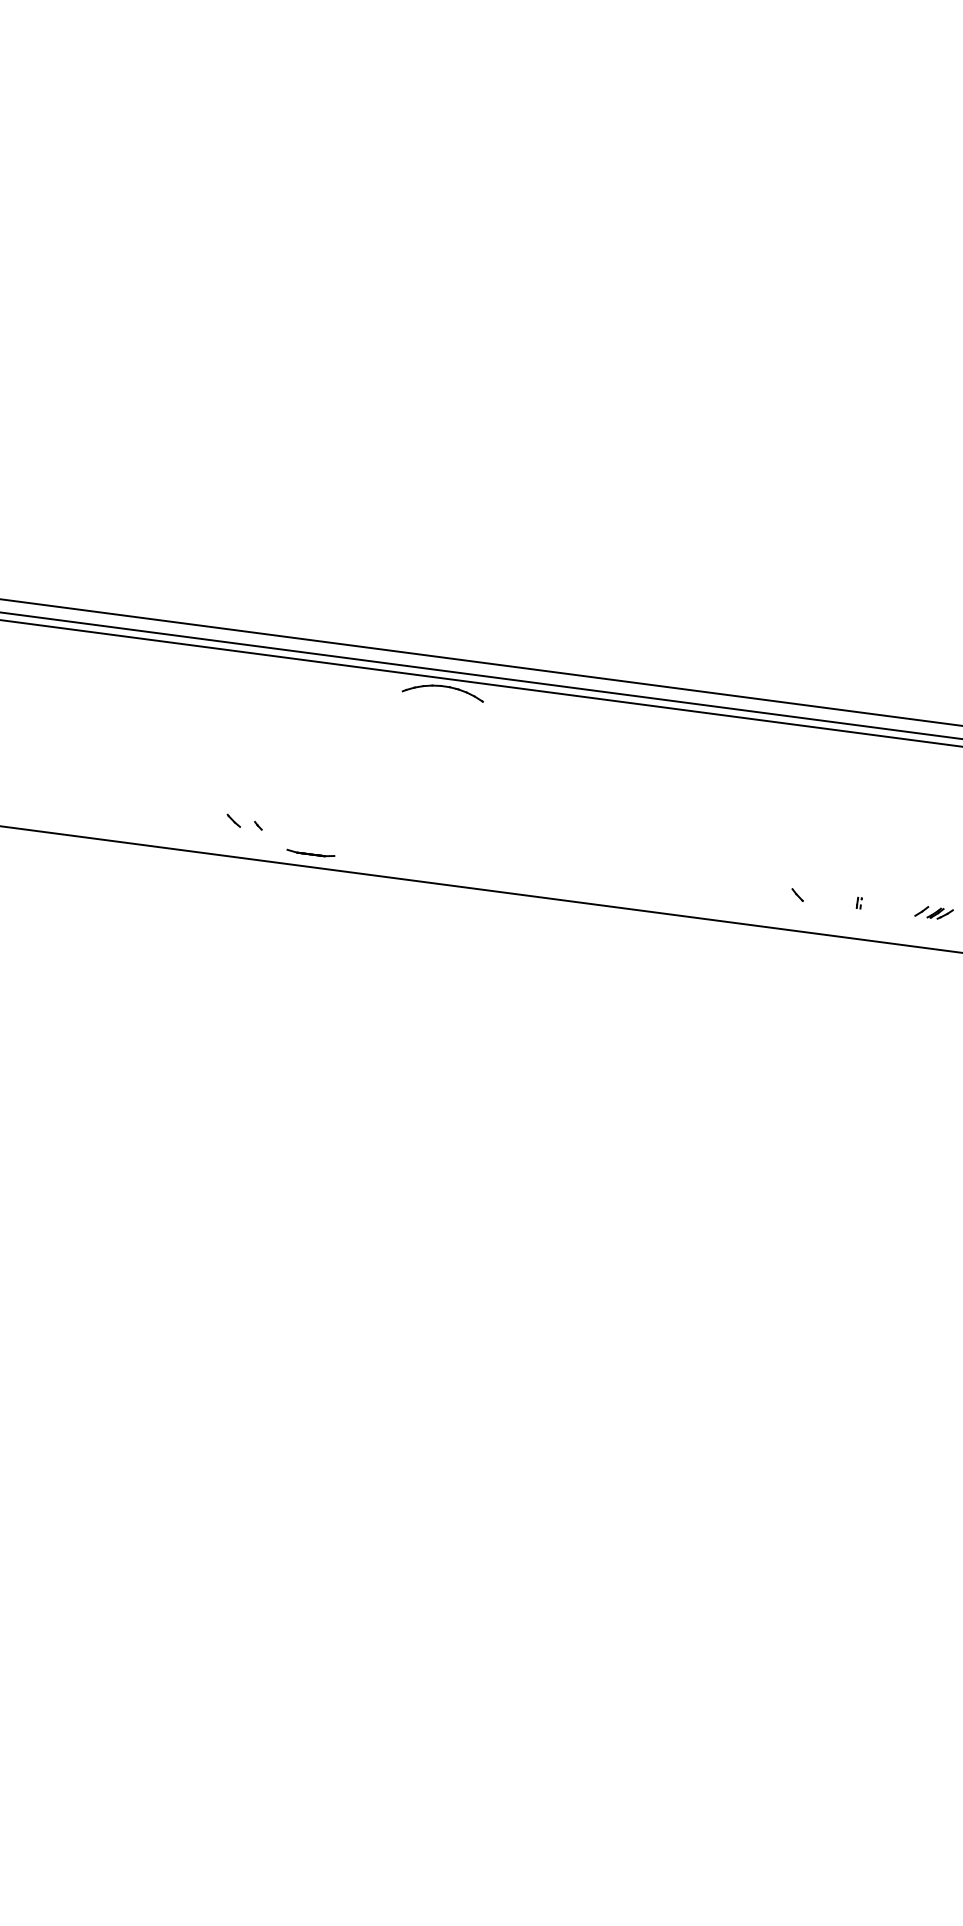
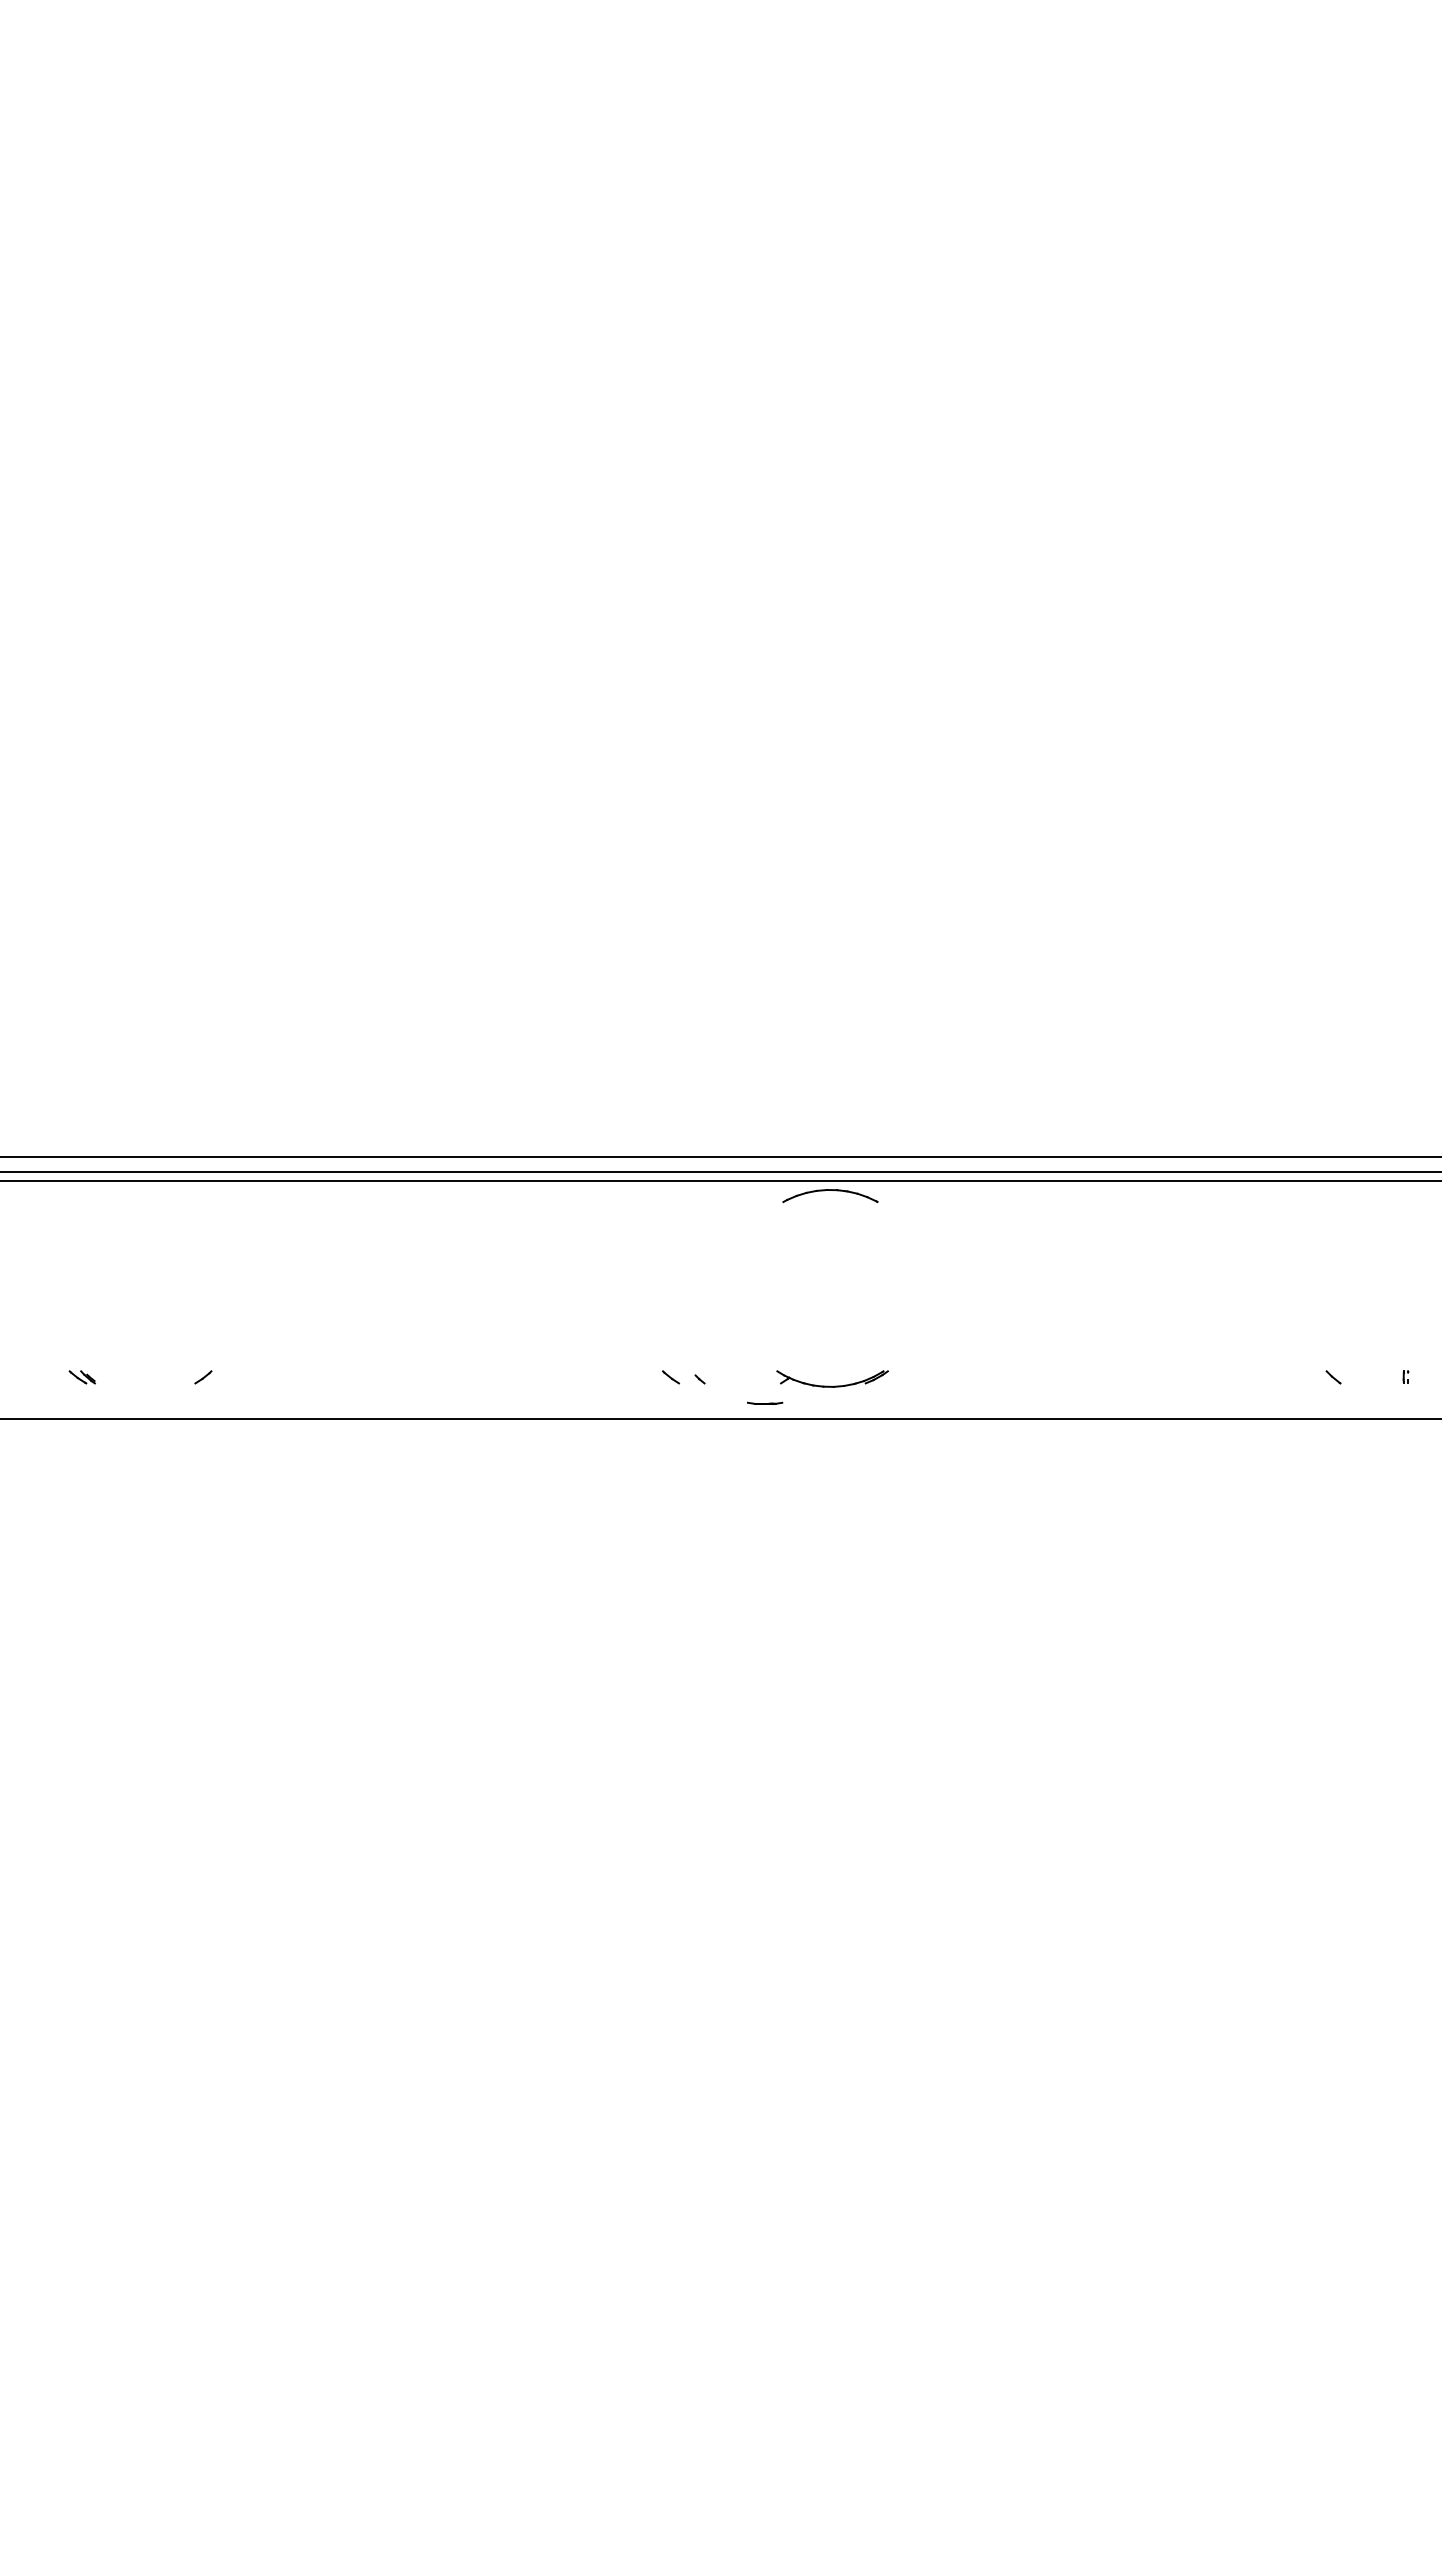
part: (443, 691) -> (830, 1196), moved
part: (368, 845) -> (830, 1385), added
part: (311, 852) -> (765, 1402), size x0.62

